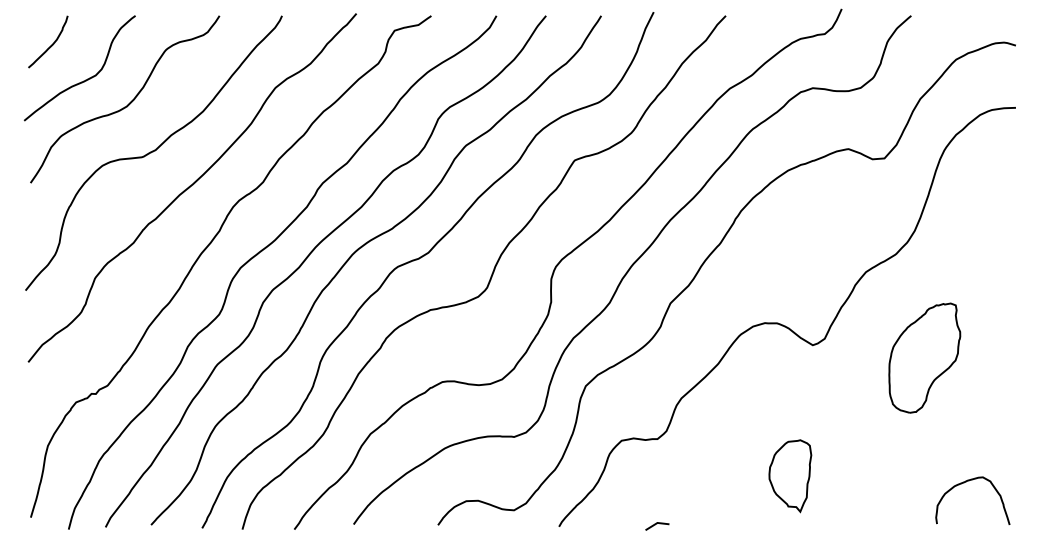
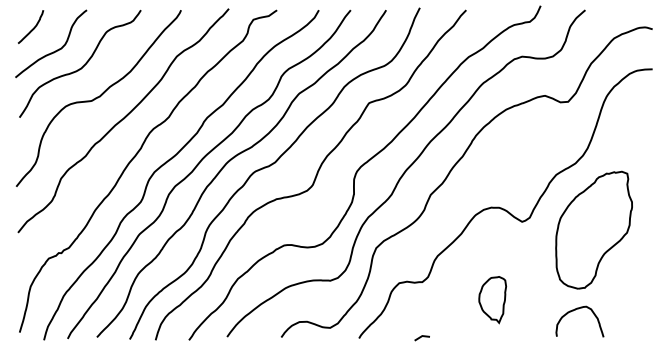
part: (923, 357) -> (593, 229), size x1.67
part: (790, 477) -> (492, 300), moved
curve: (962, 484) -> (573, 311), moved

